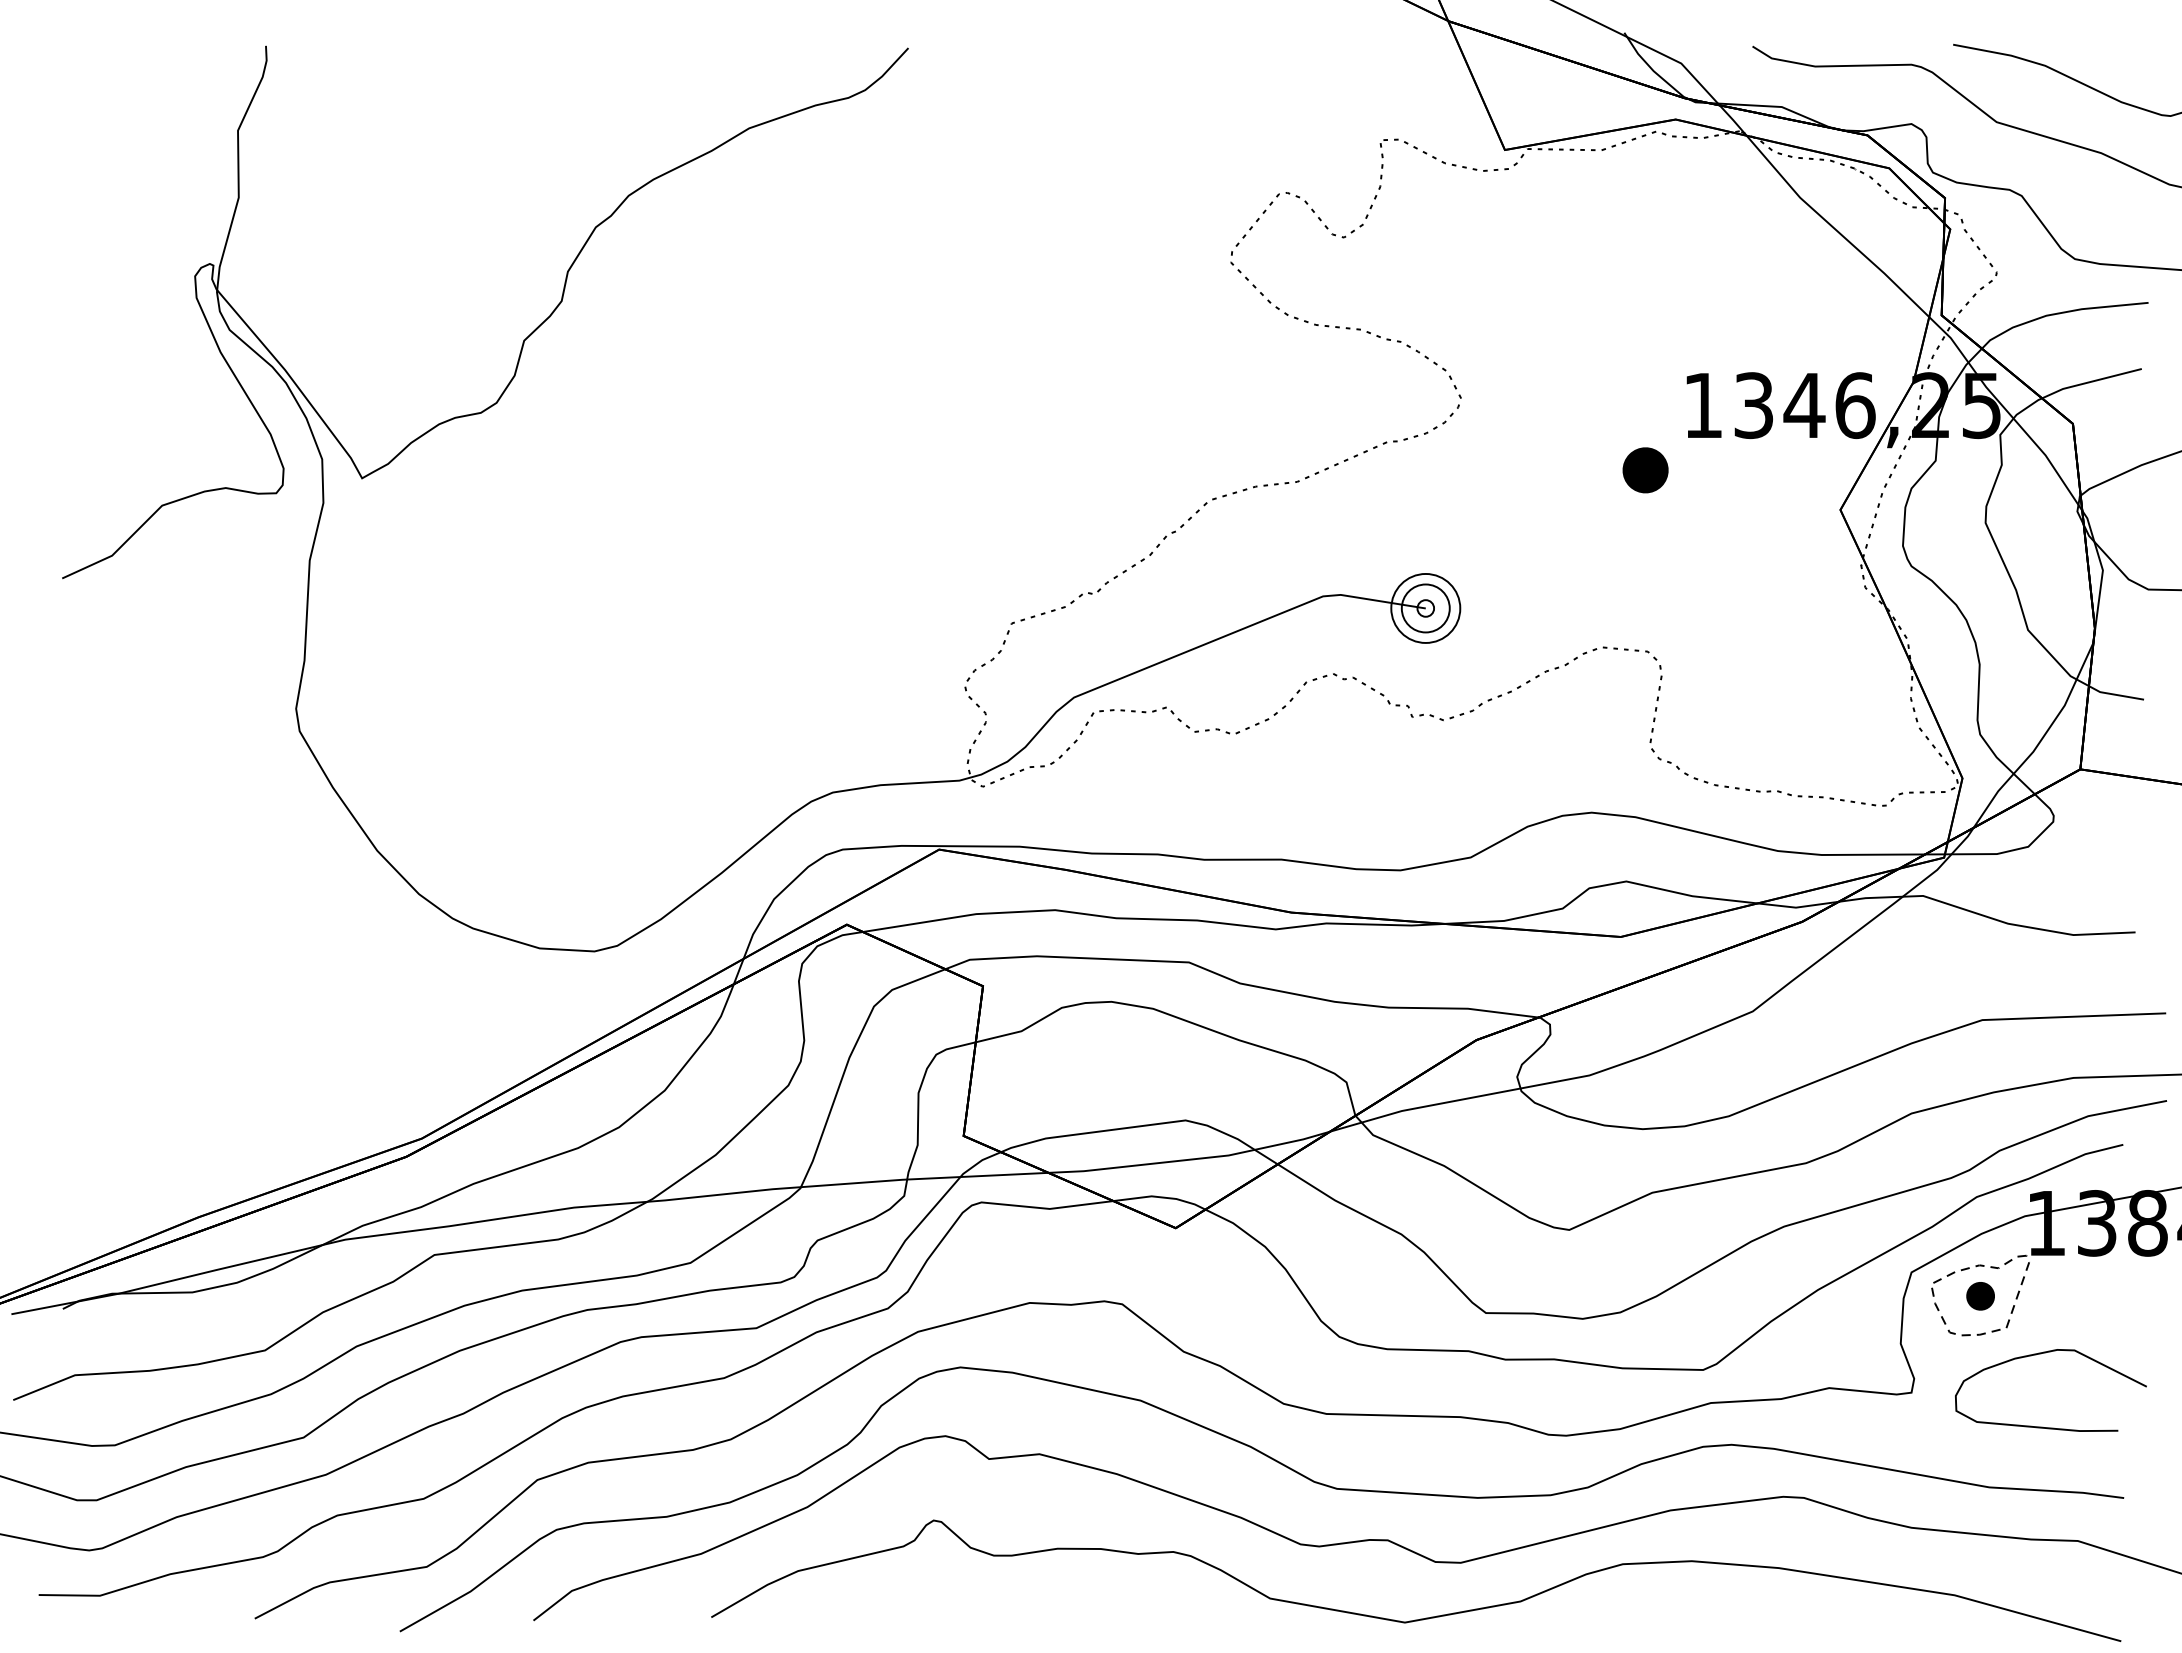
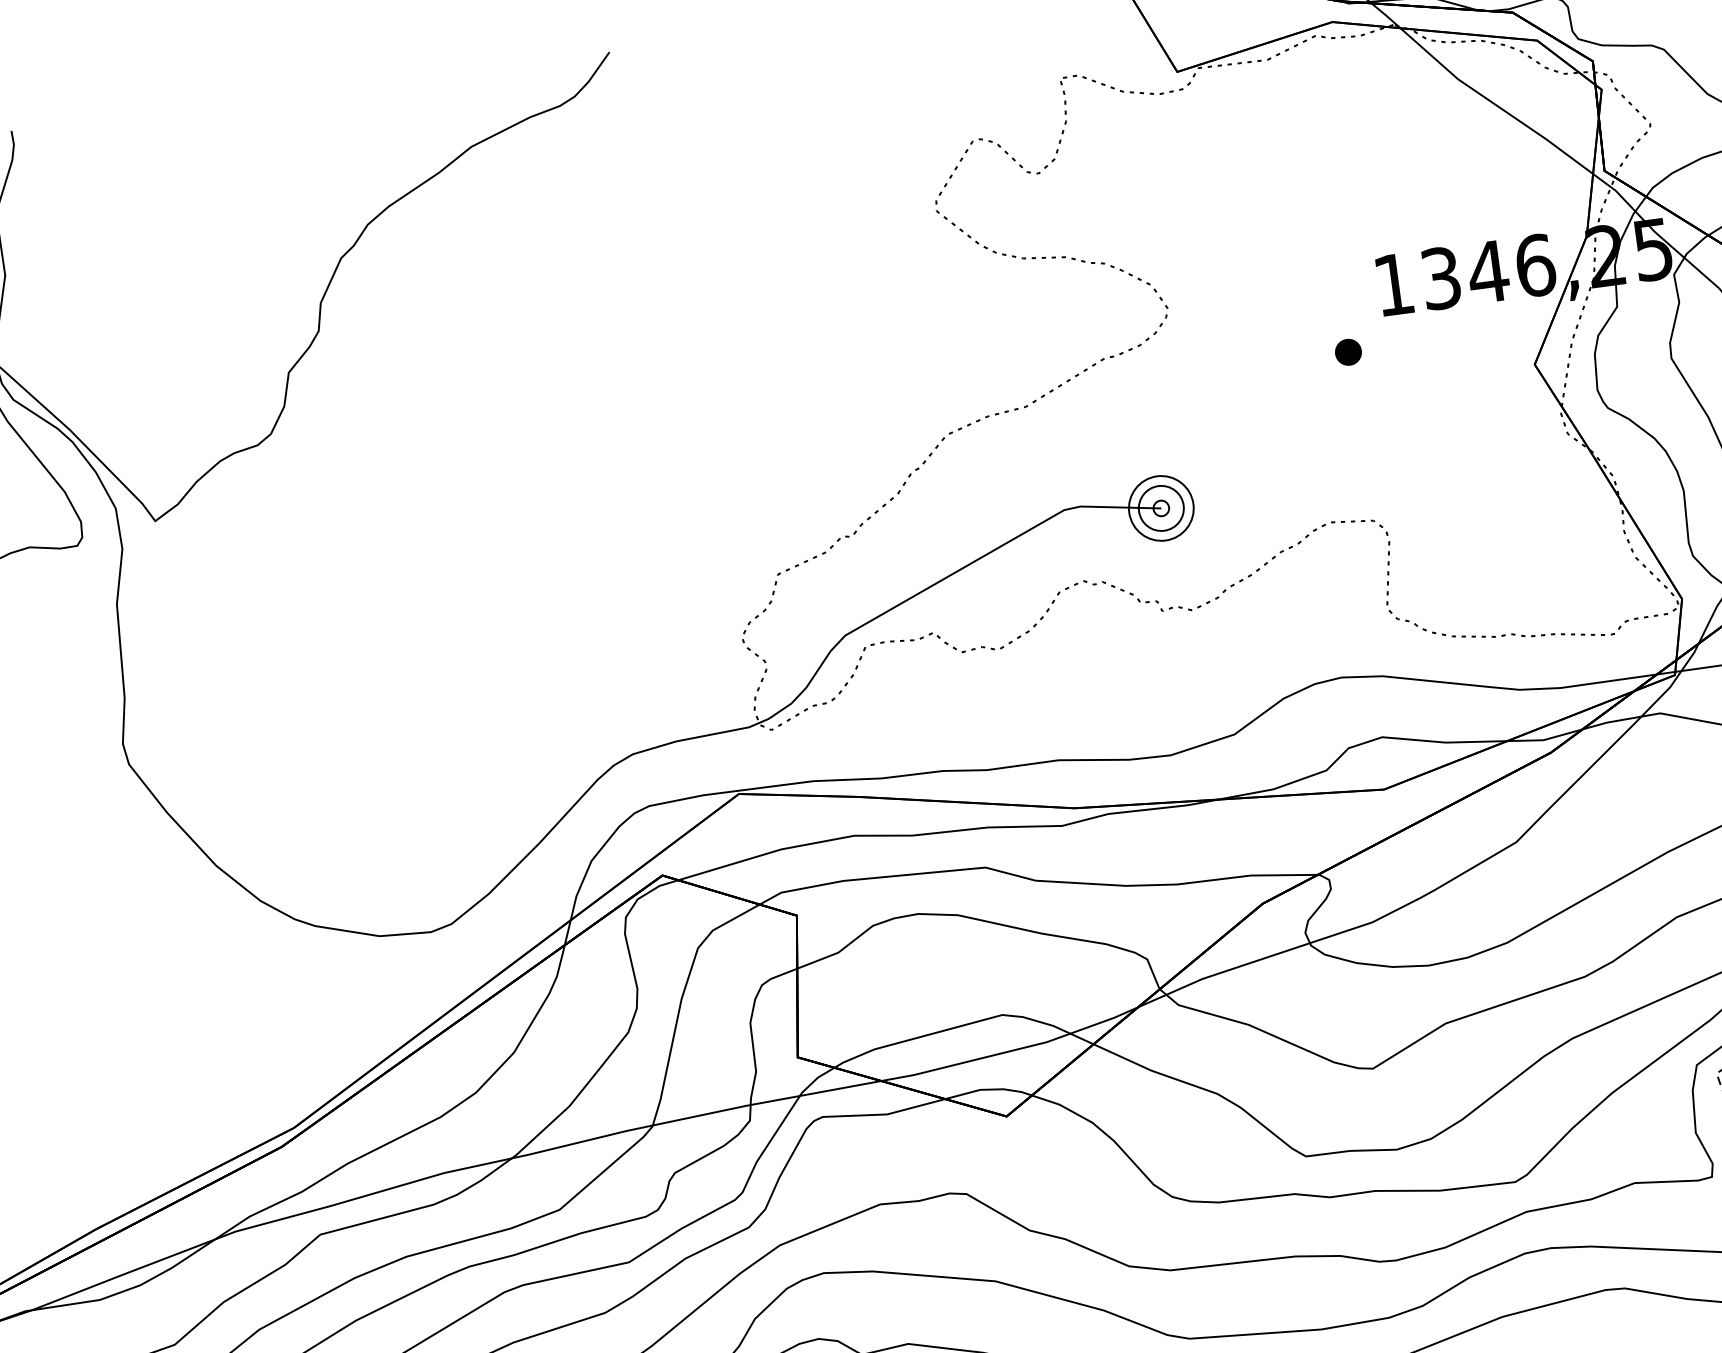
part: (1645, 470) -> (1348, 352), size x0.62

